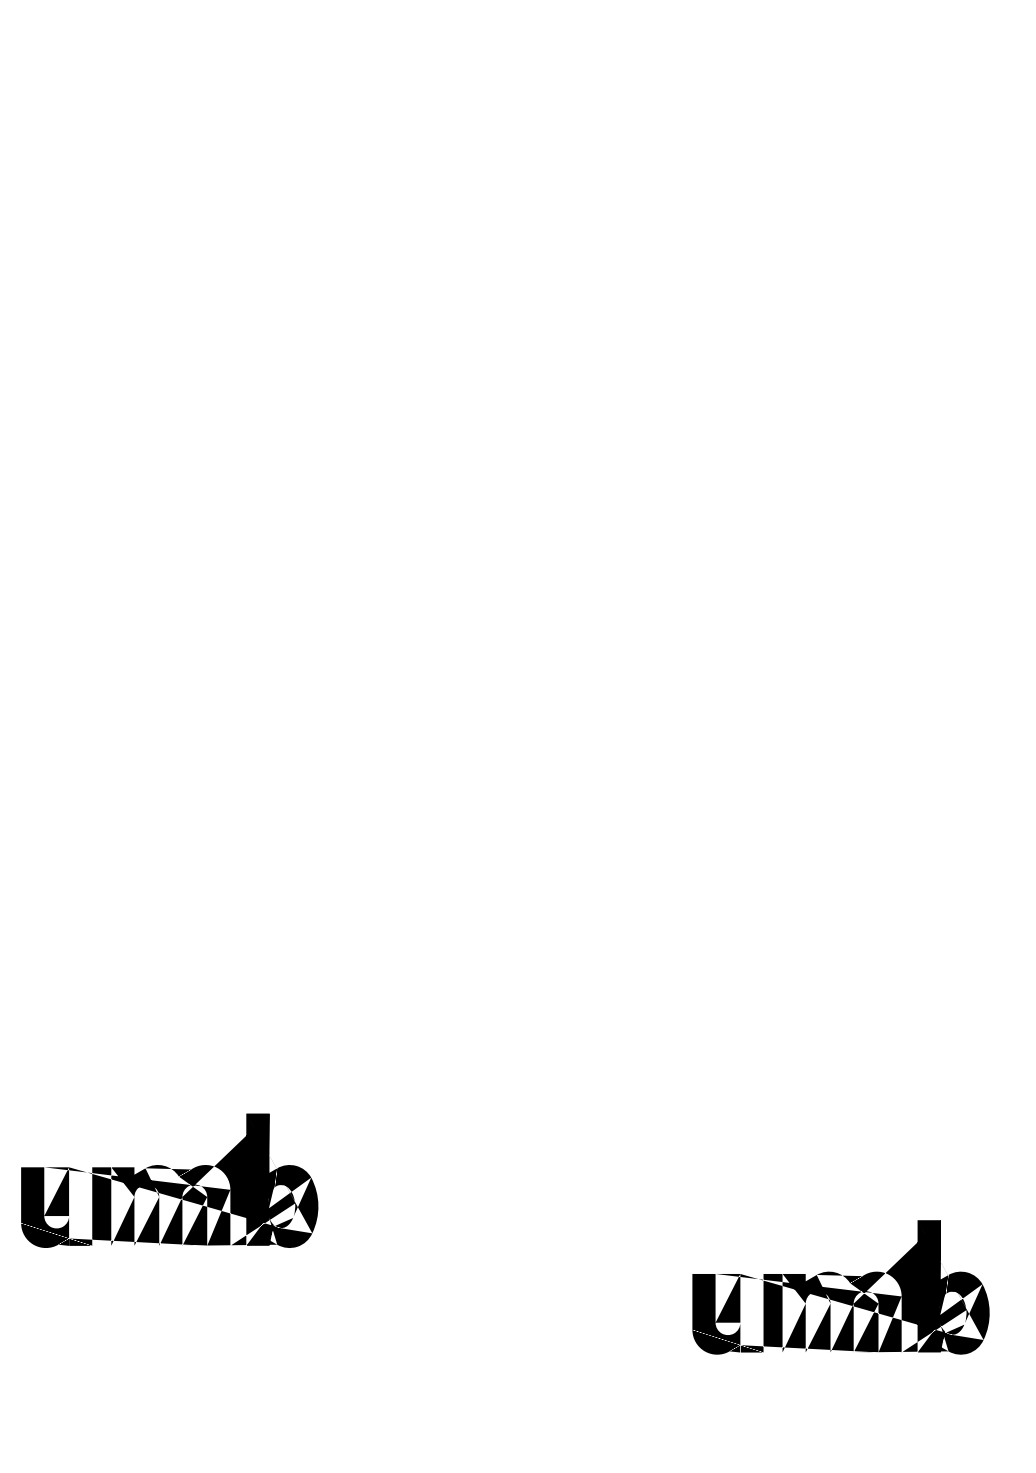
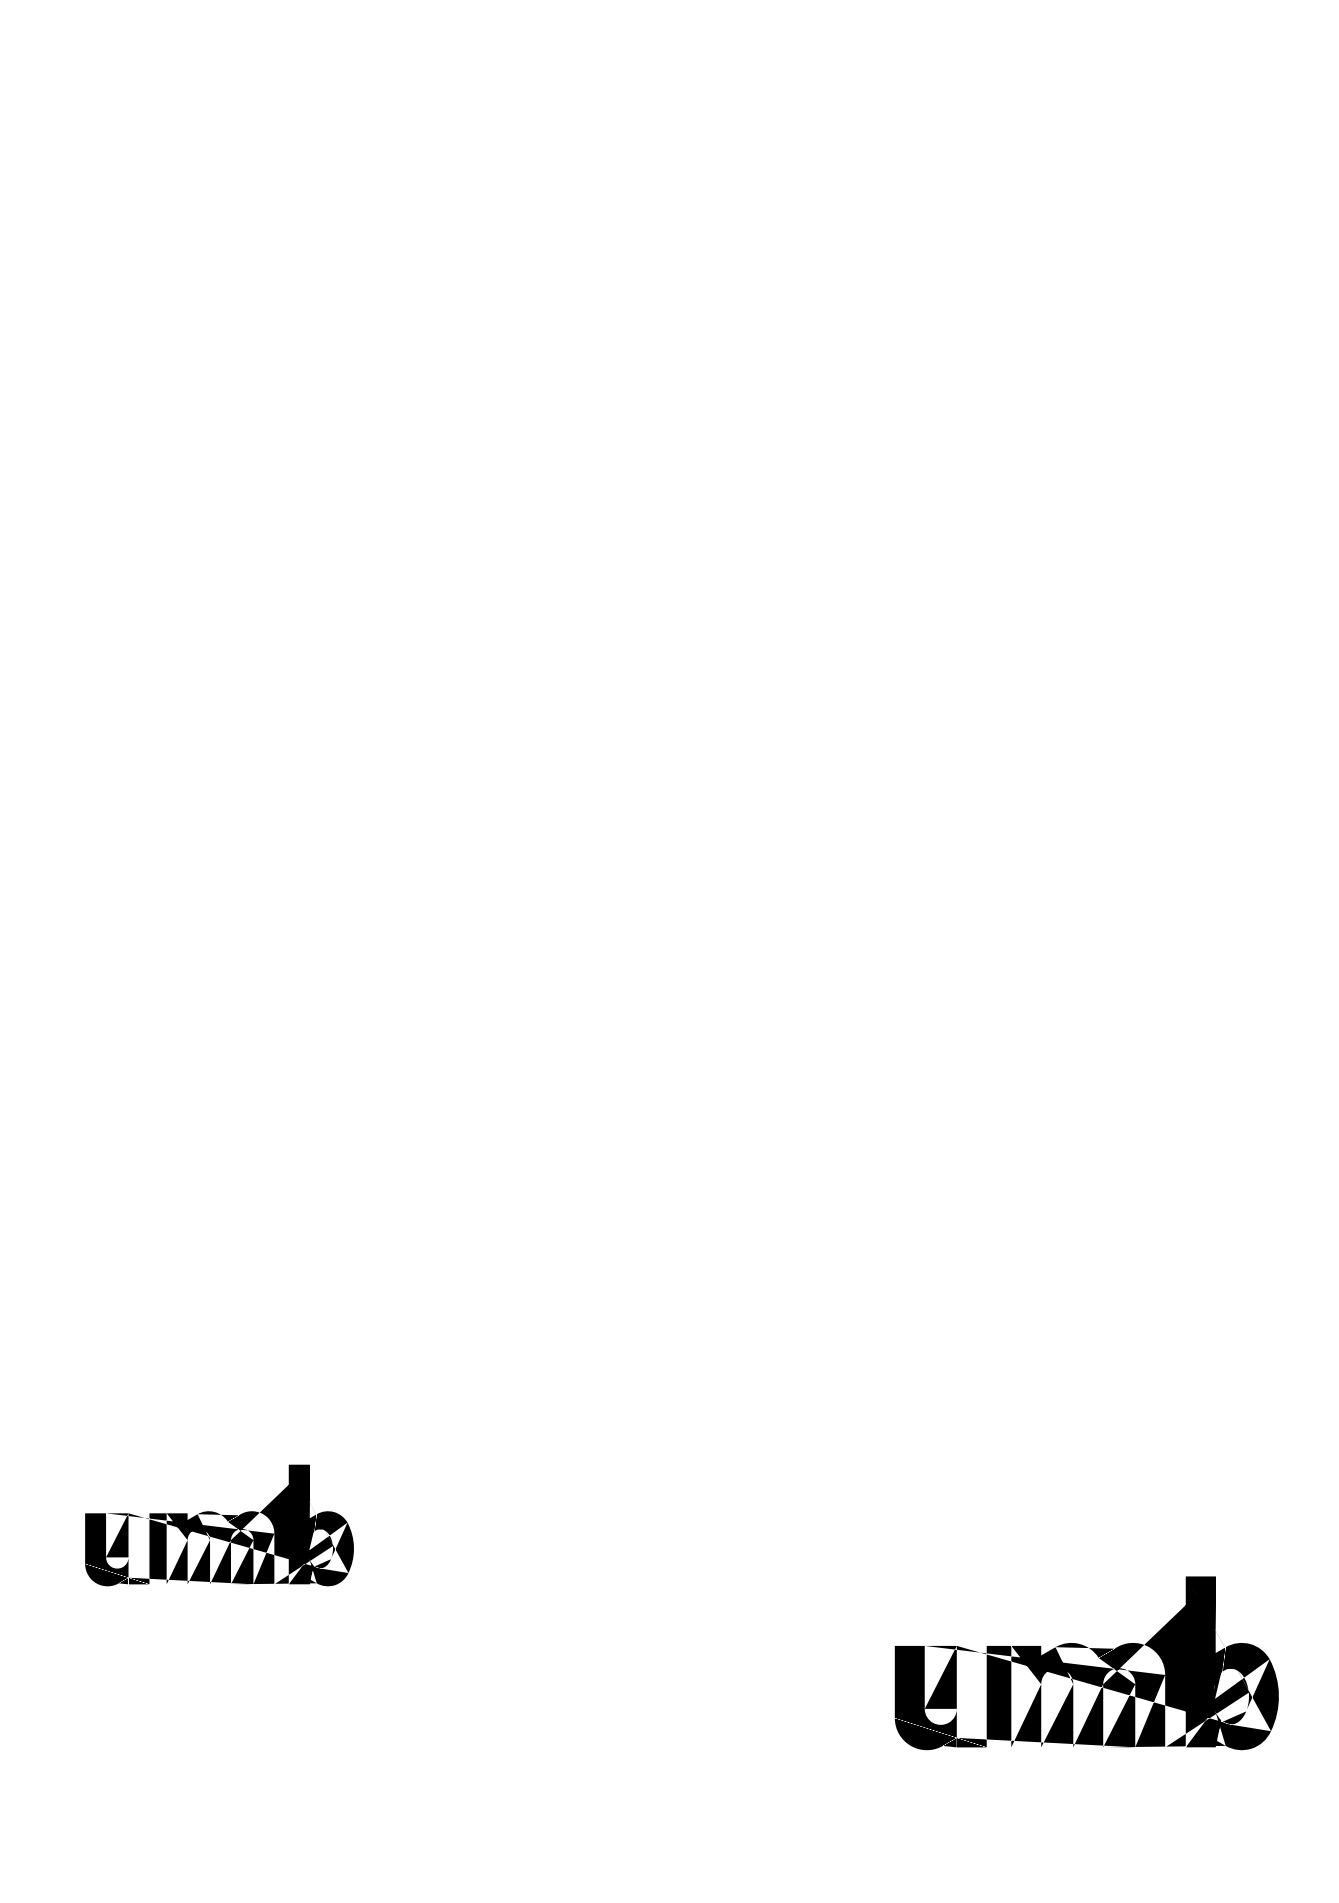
part: (169, 1180) -> (219, 1525), size x0.7

